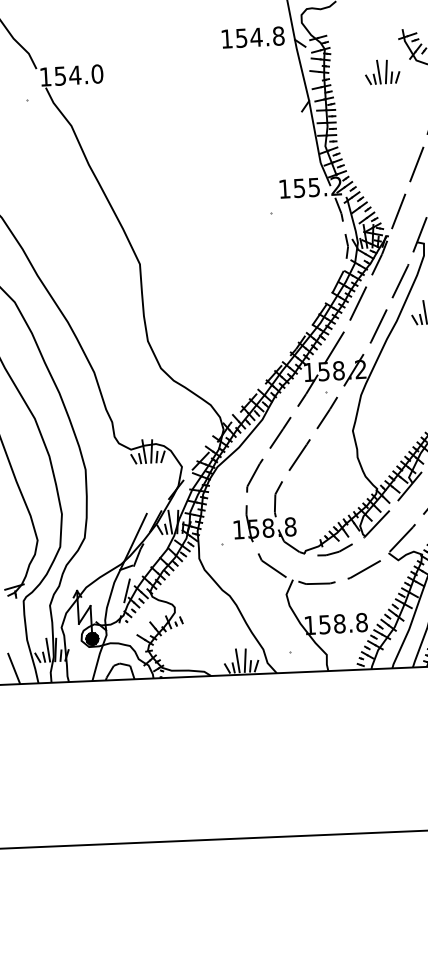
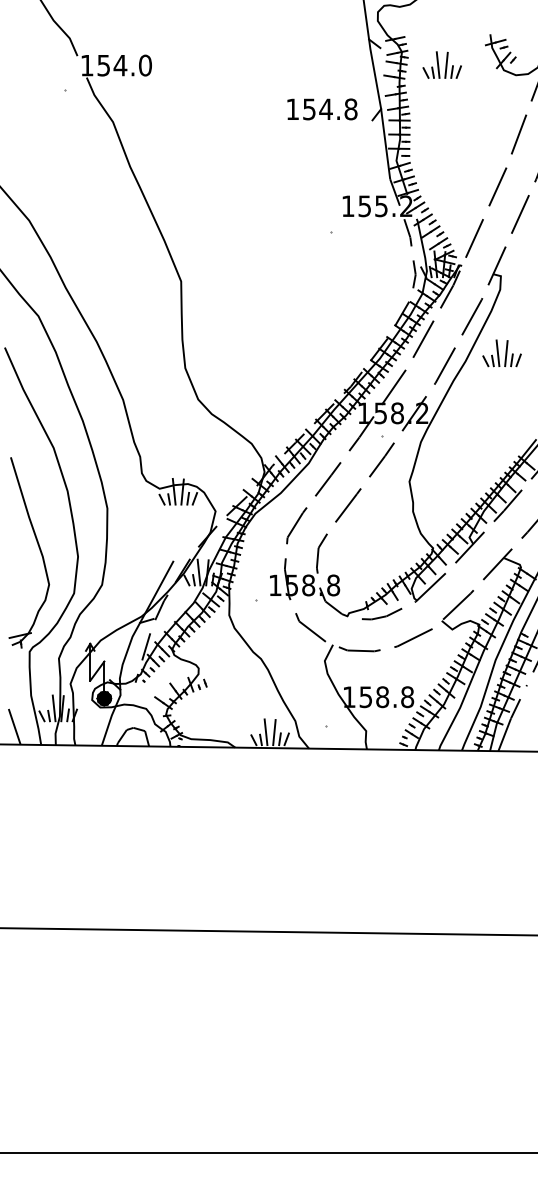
text: (253, 37) -> (322, 109), moved
part: (381, 71) -> (441, 64), moved

